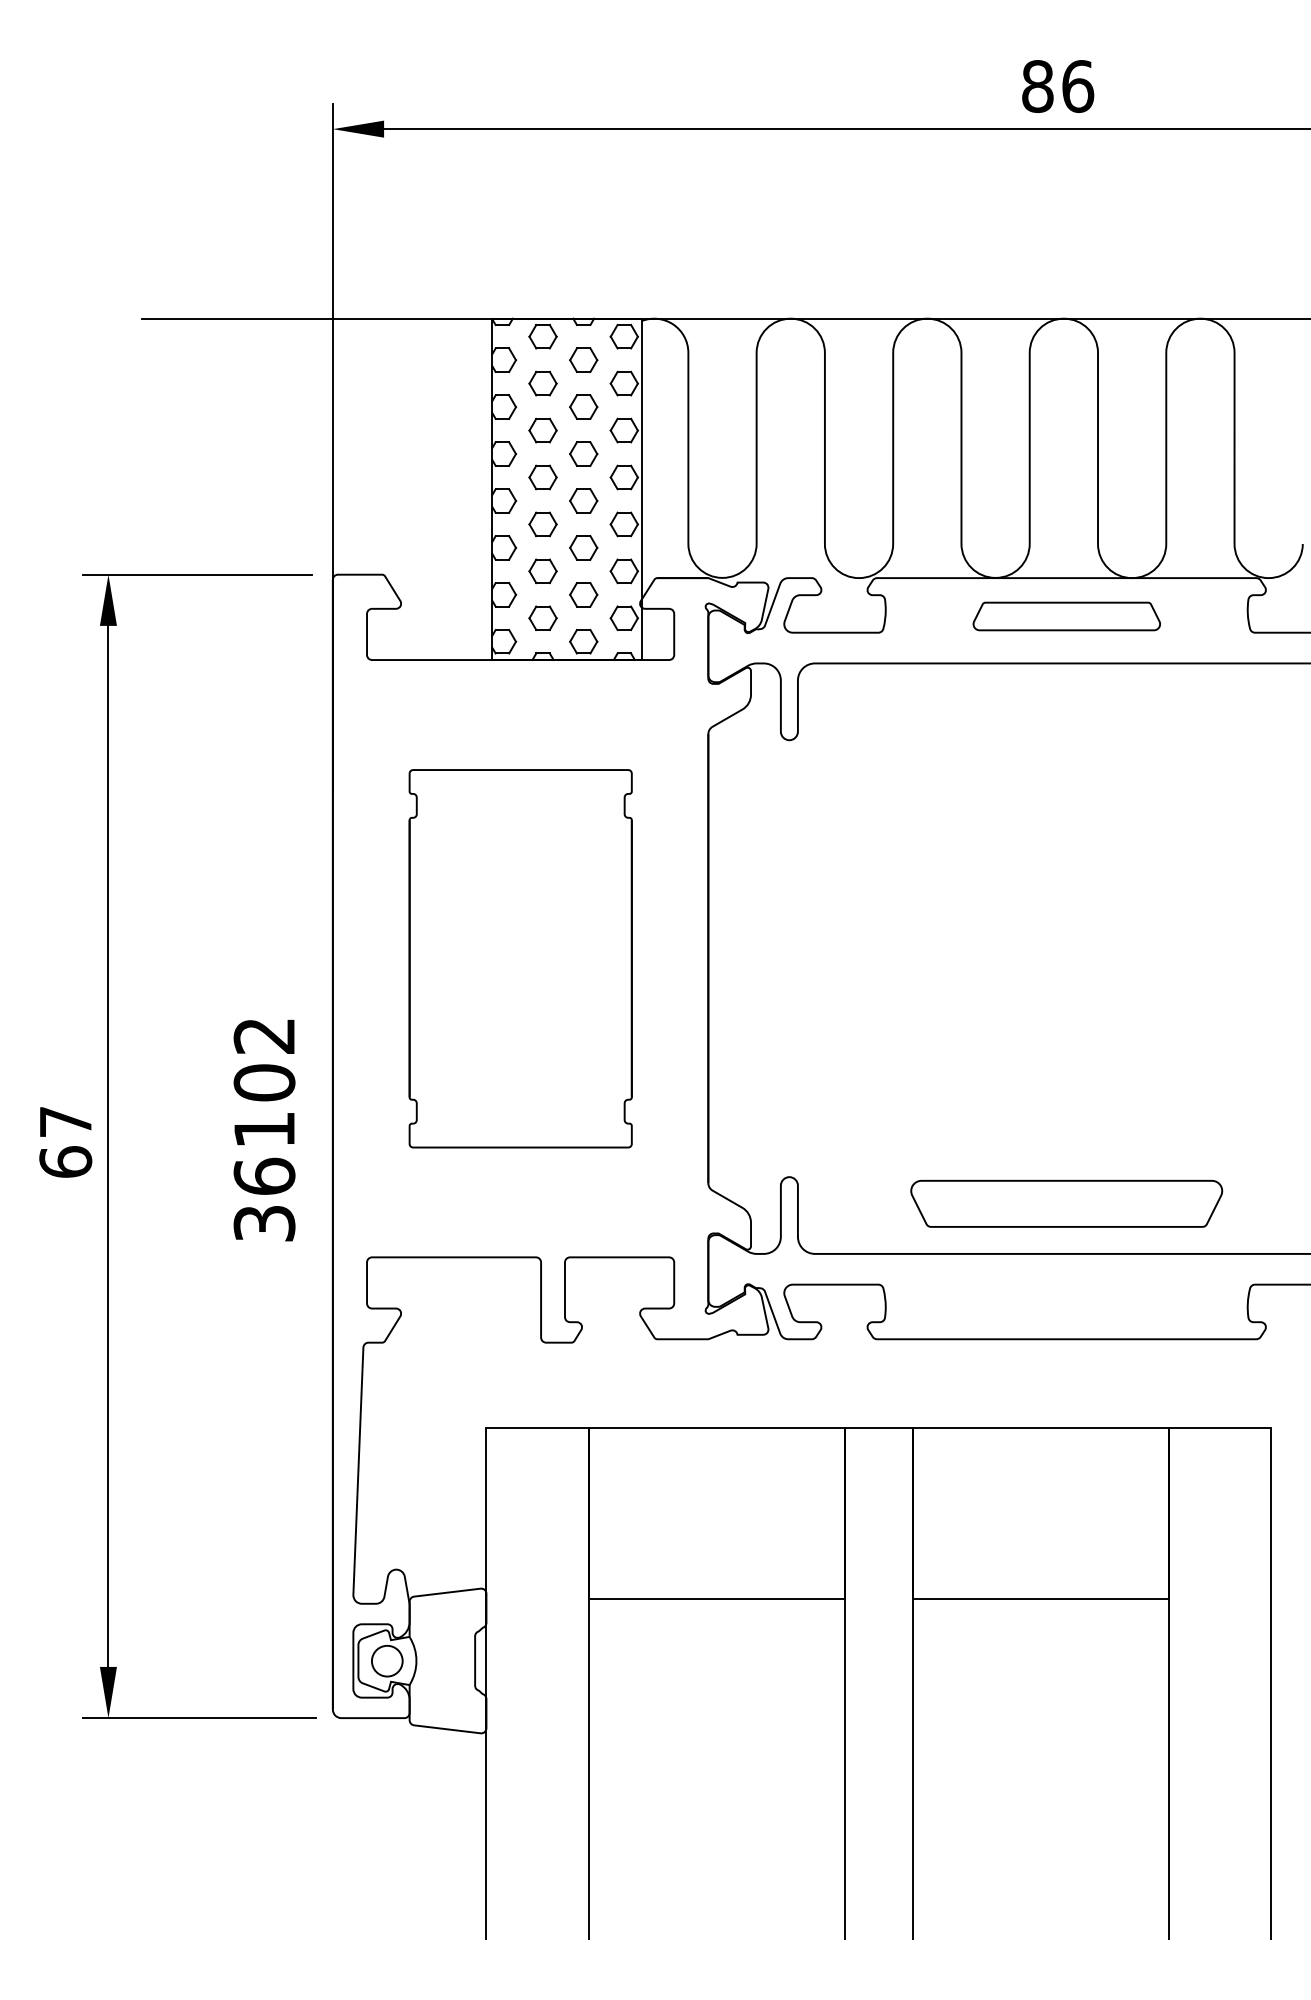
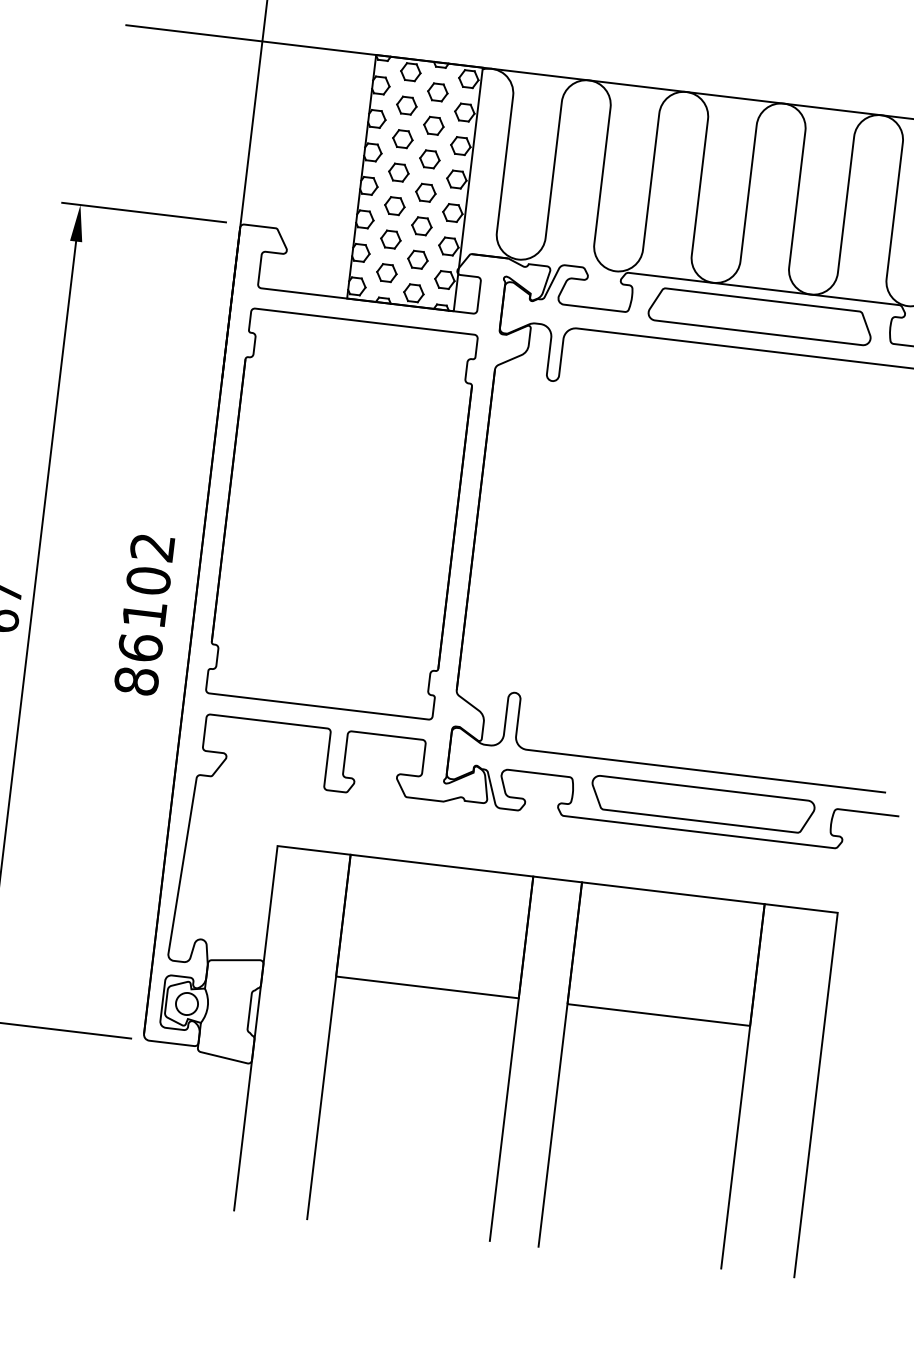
part: (1066, 616) -> (760, 316), size x1.67
part: (520, 958) -> (341, 513), size x1.43
part: (1066, 1203) -> (702, 804), moved
text: (264, 1223) -> (136, 681), 36102 -> 86102

